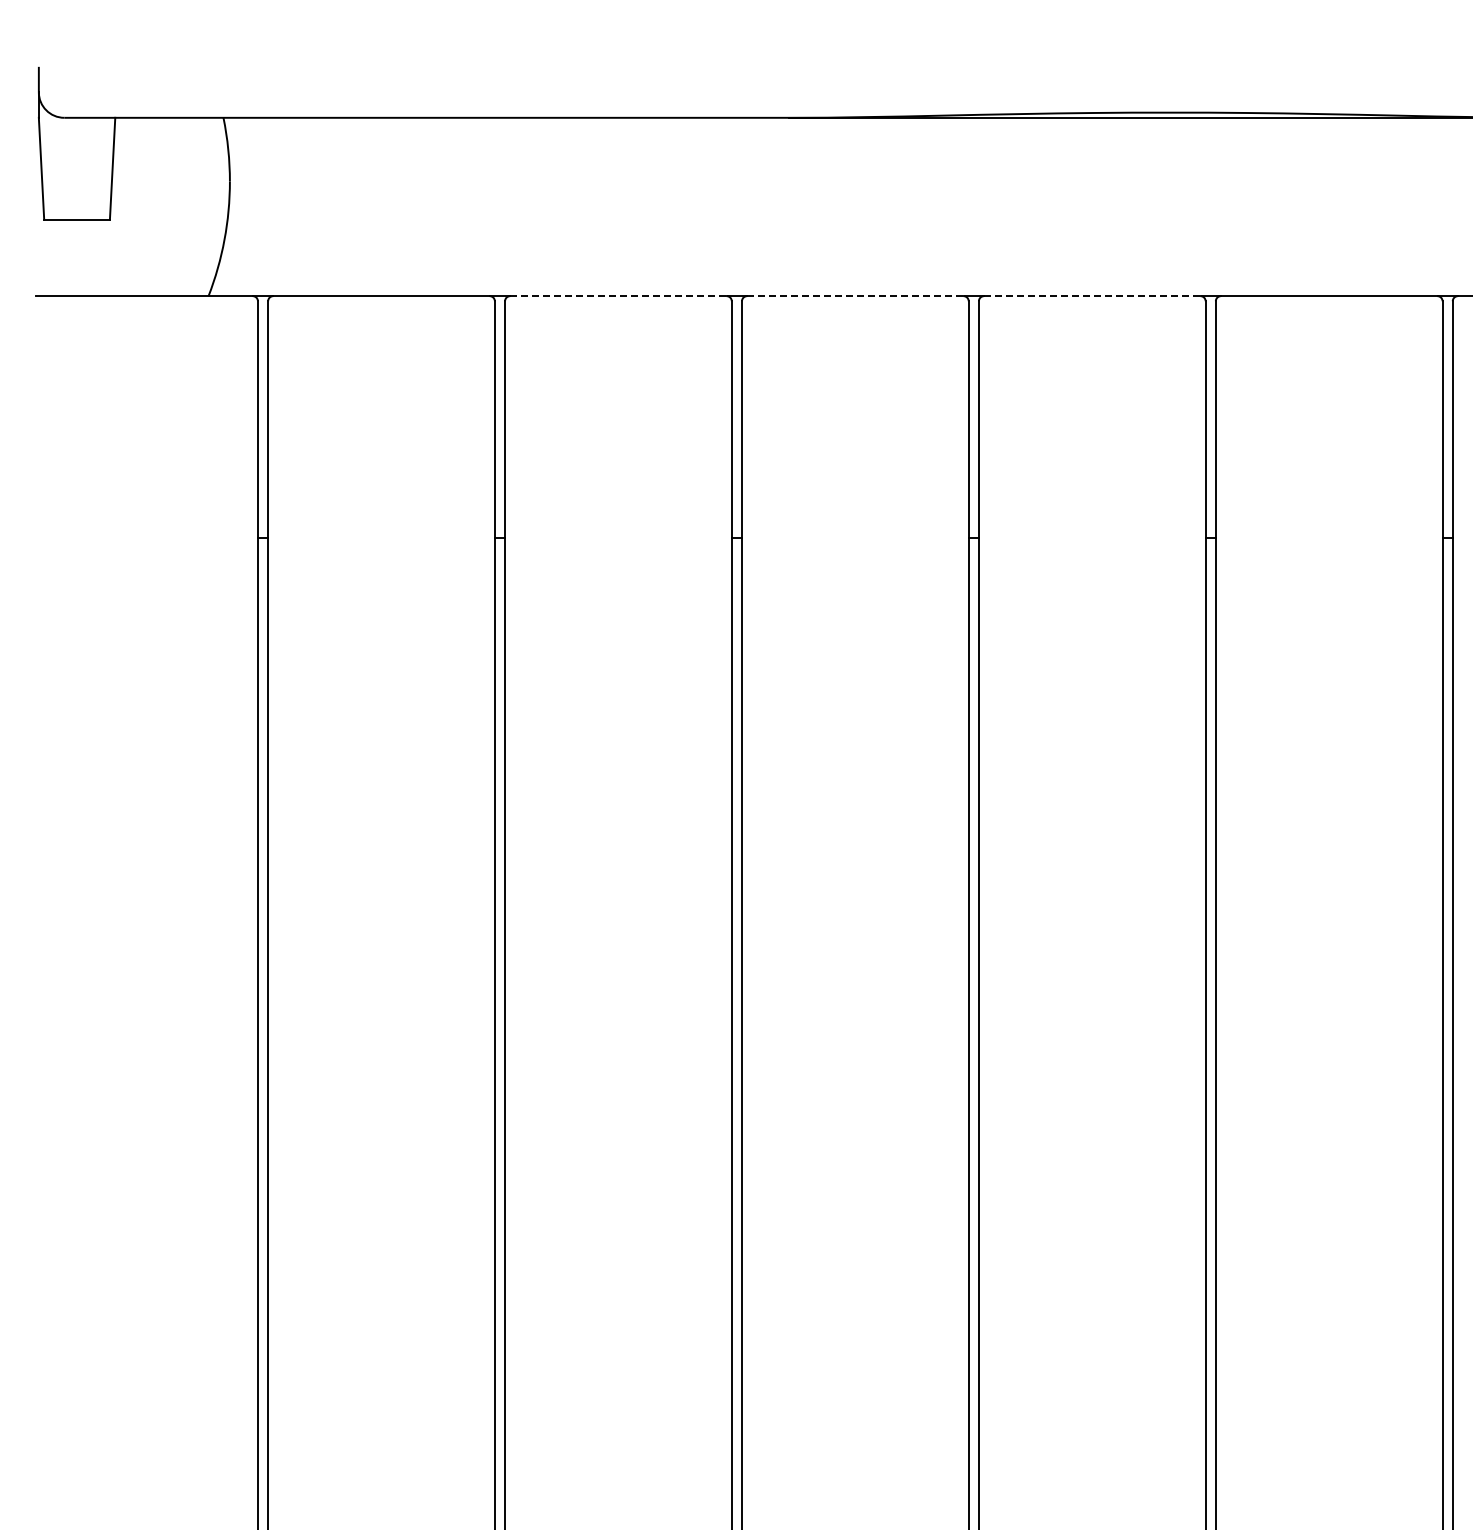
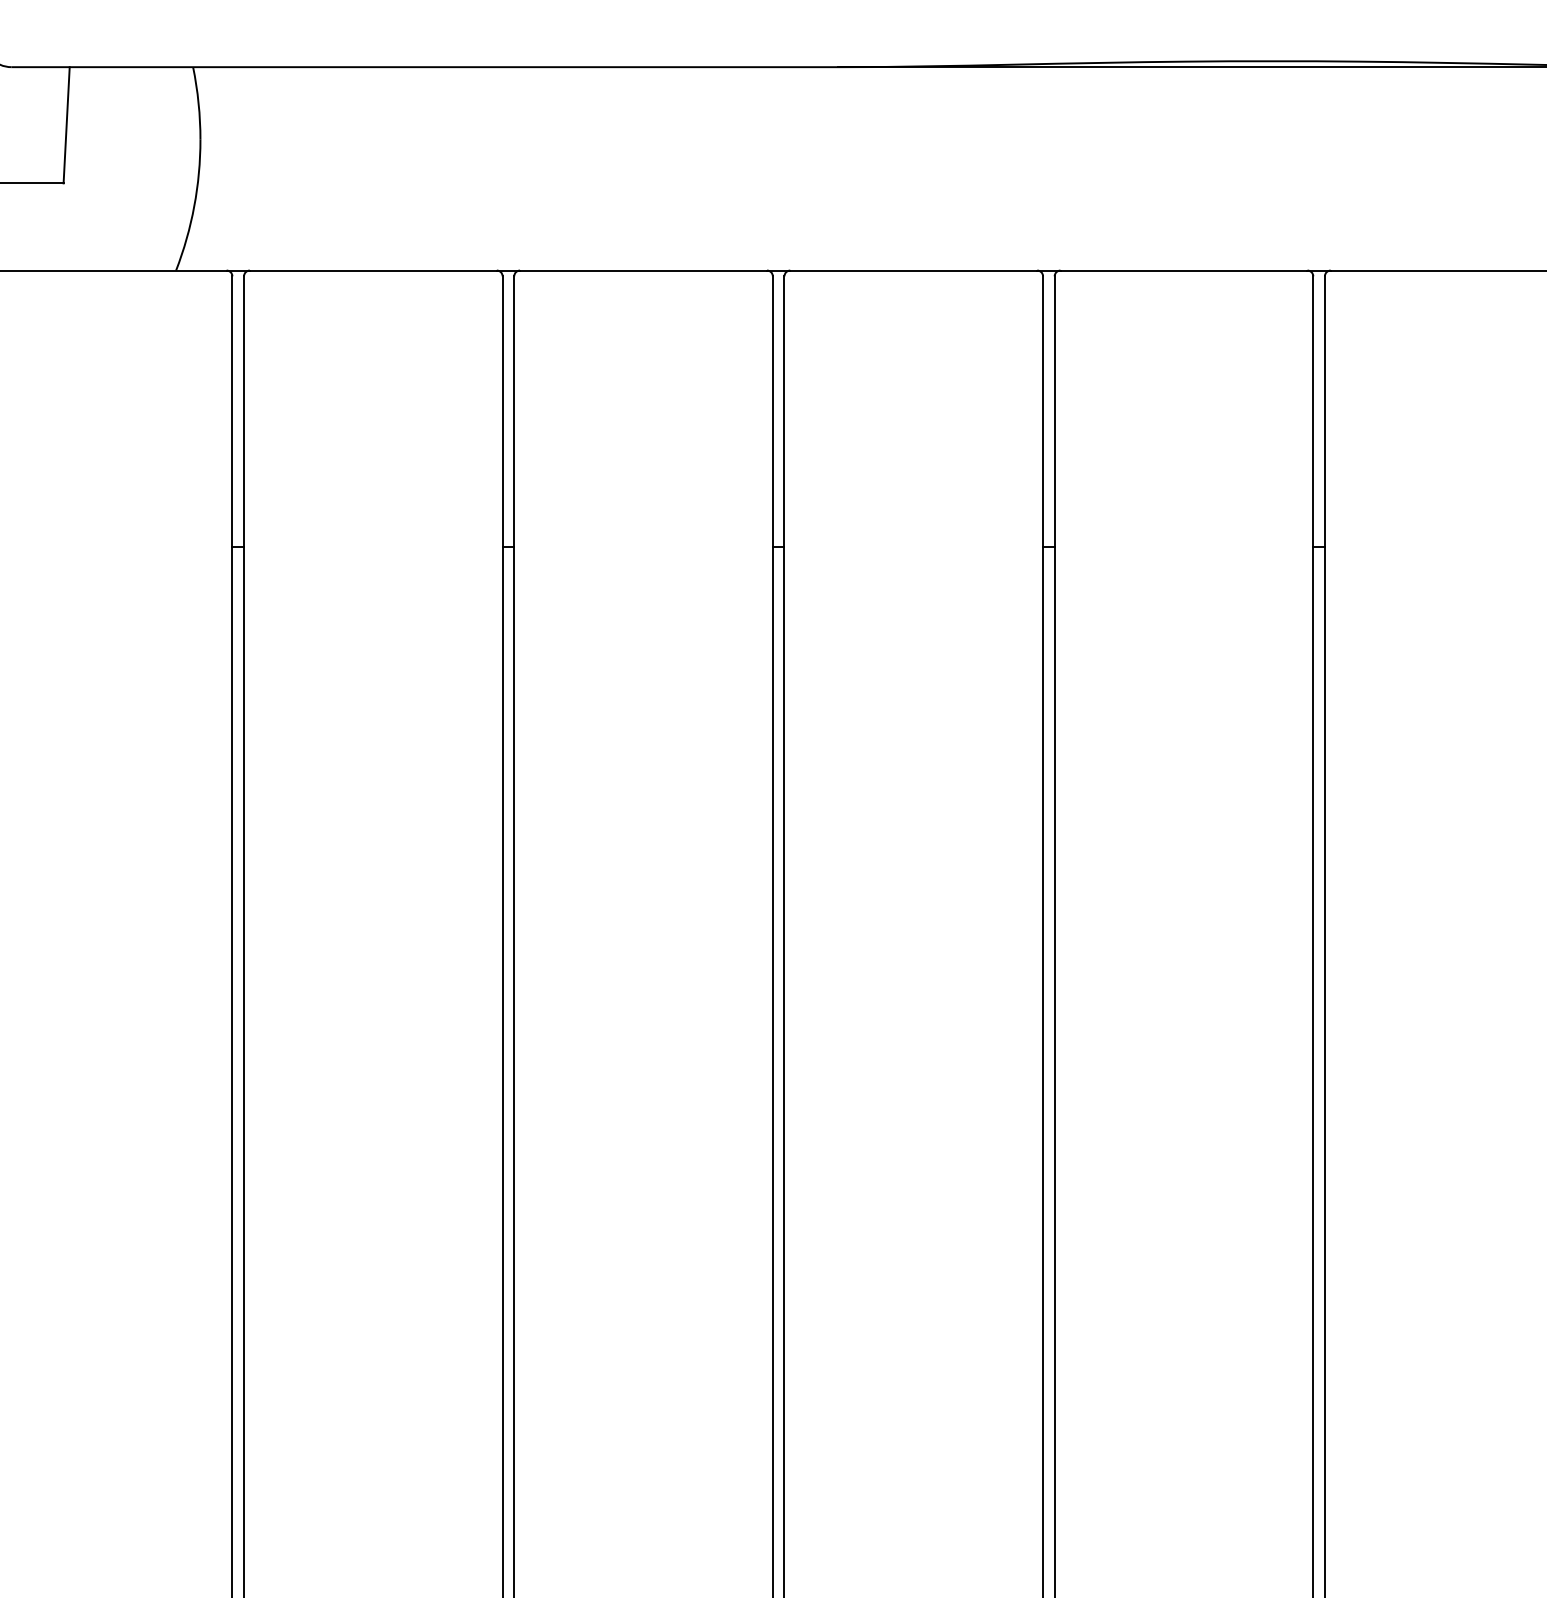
line: (618, 296) -> (643, 270), dashed -> solid
line: (855, 296) -> (913, 270), dashed -> solid
line: (1092, 296) -> (1184, 270), dashed -> solid

